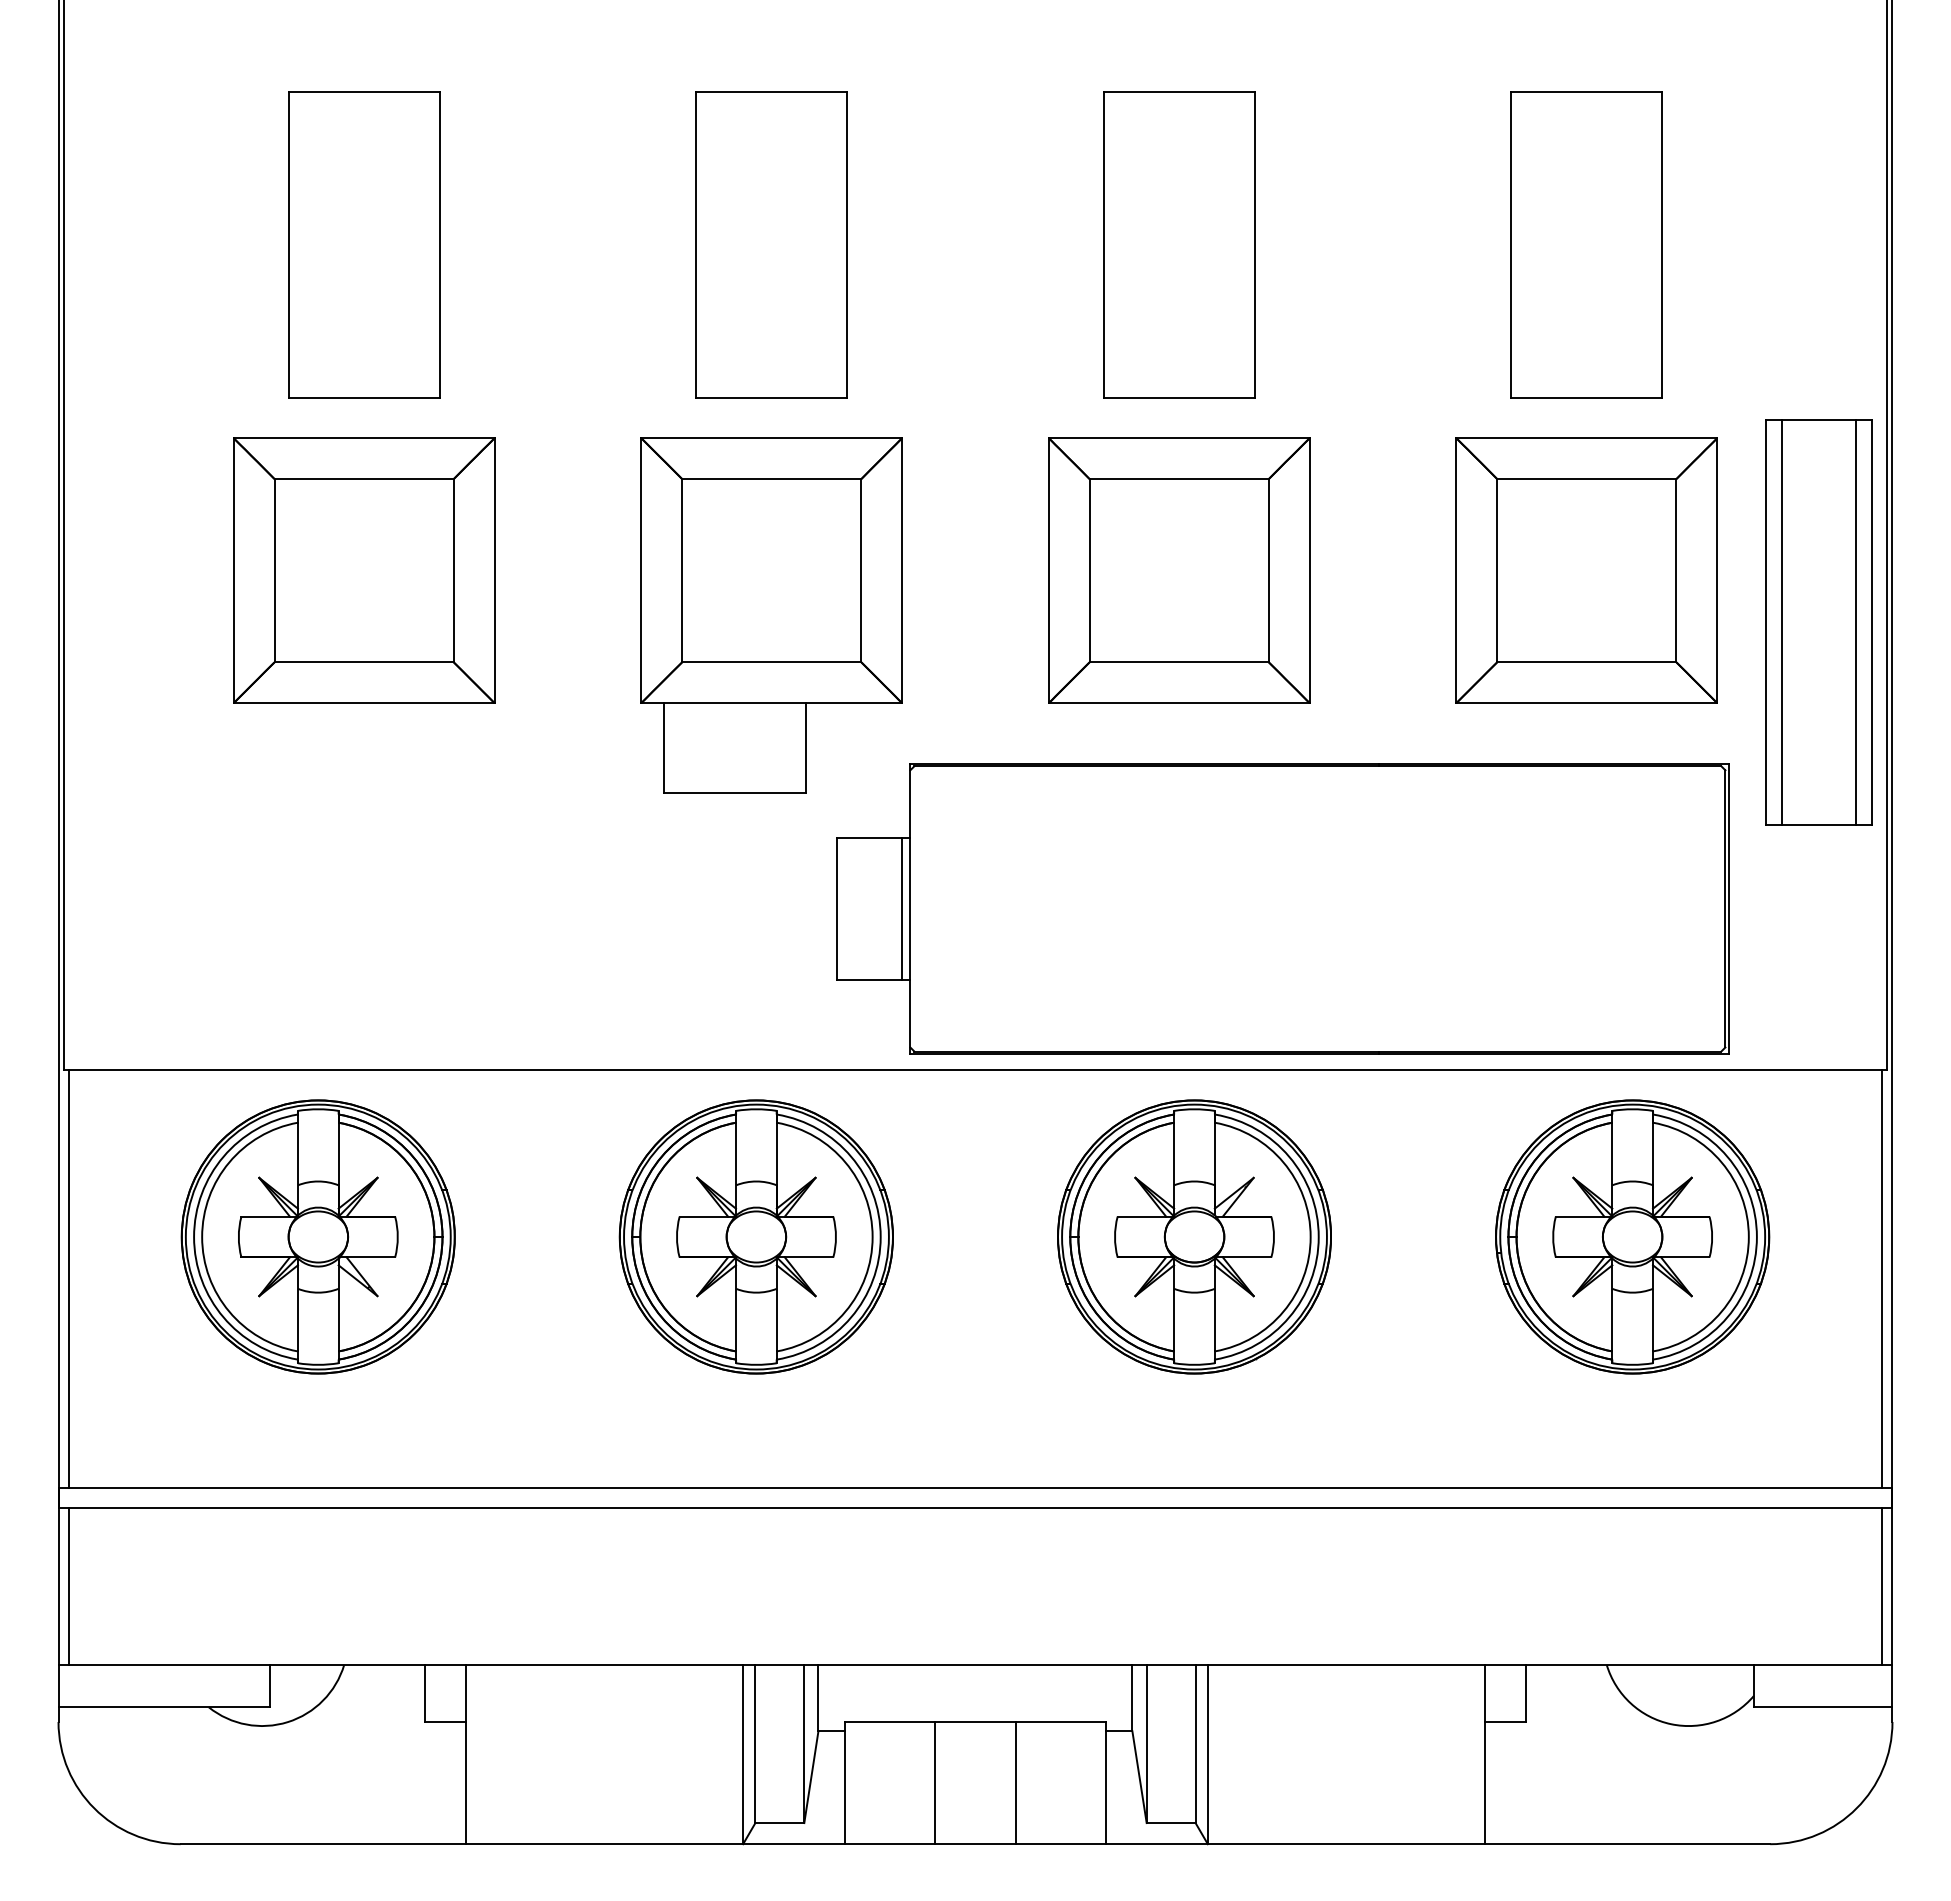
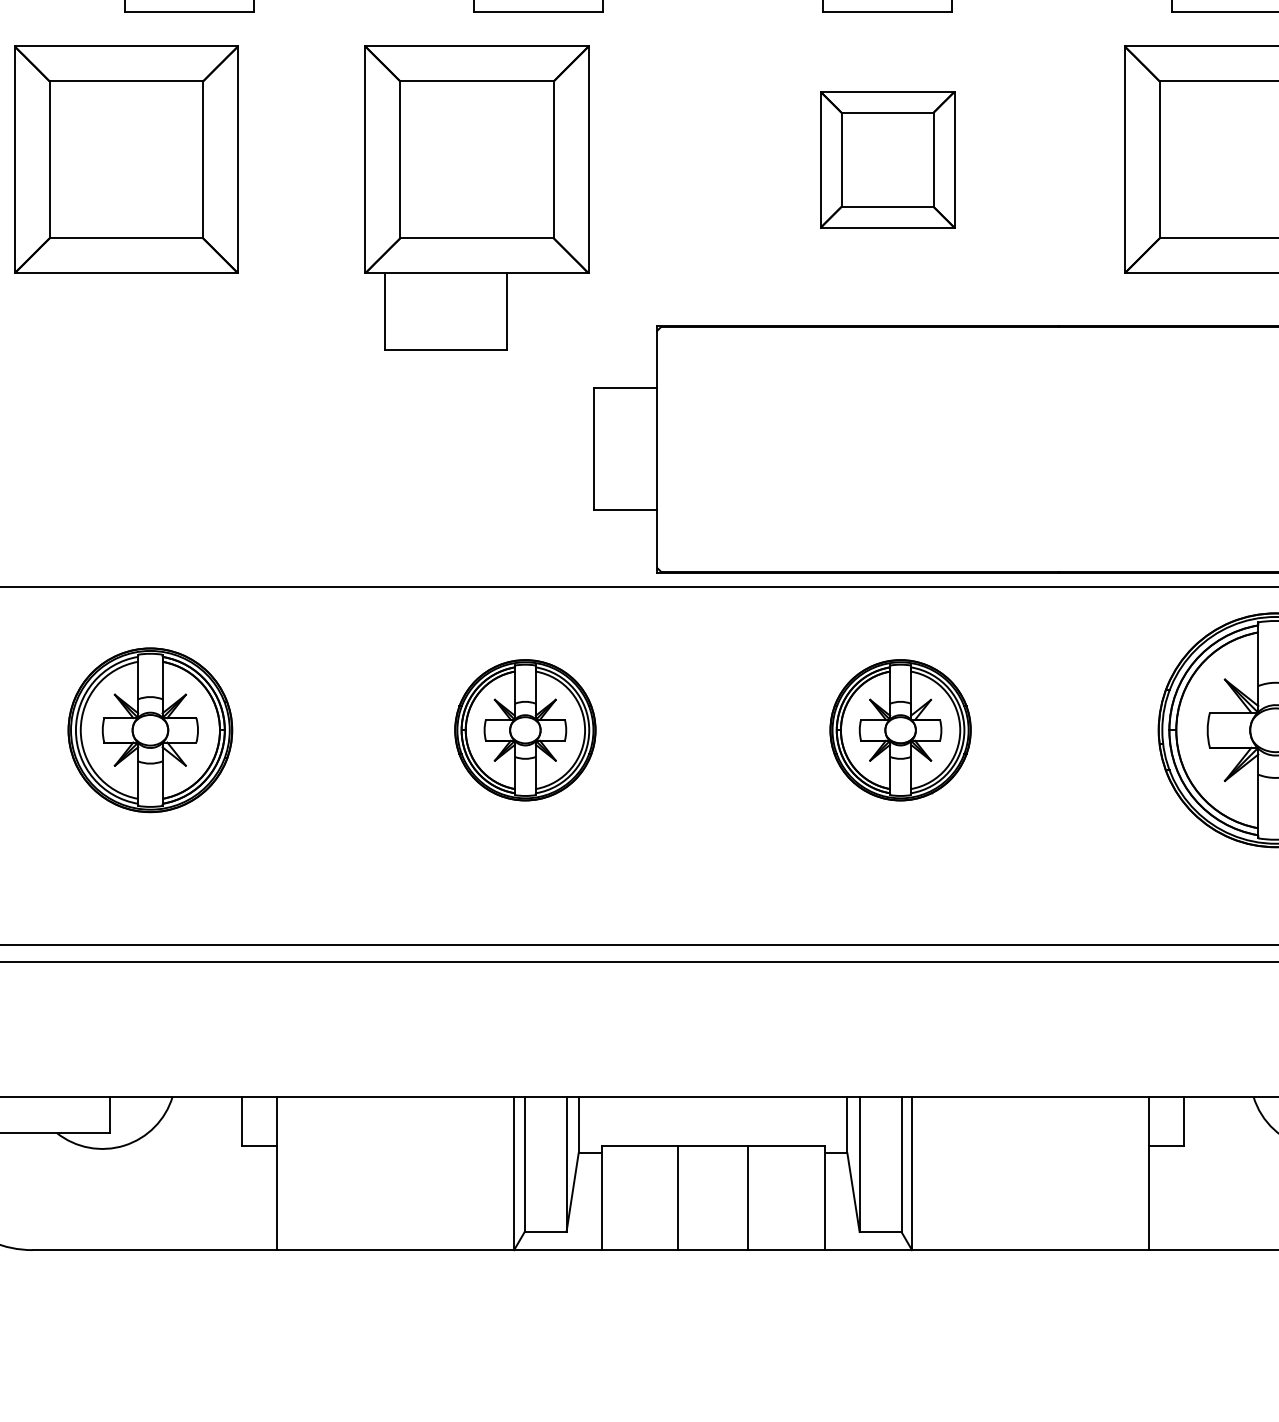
part: (364, 570) -> (126, 159), moved
part: (1179, 570) -> (887, 159), size x0.6
part: (771, 615) -> (476, 198), moved
line: (902, 908) -> (650, 449), removed
part: (317, 1236) -> (149, 729), size x0.7
part: (755, 1236) -> (524, 729), size x0.6
part: (1194, 1236) -> (900, 729), size x0.6

